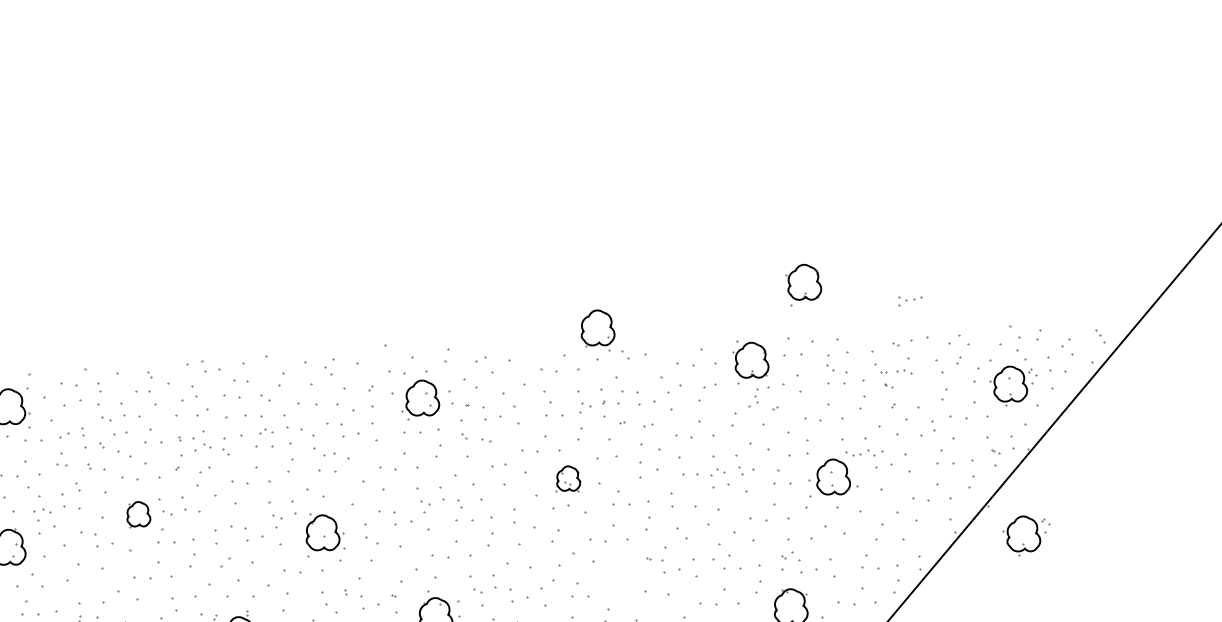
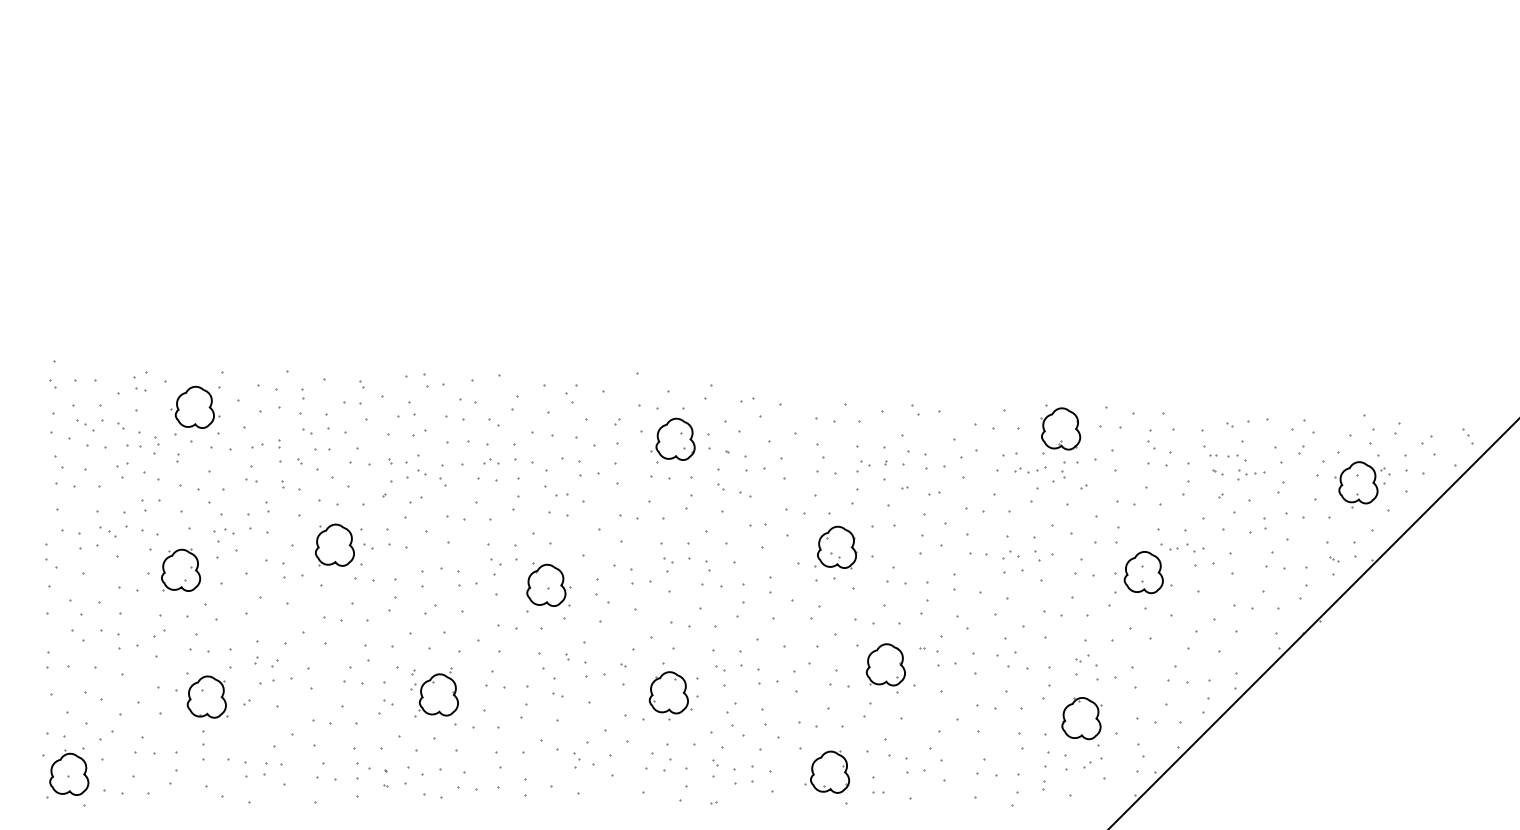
part: (803, 283) -> (1129, 345), removed
part: (910, 300) -> (1251, 474), moved
part: (597, 331) -> (885, 668), moved
part: (728, 397) -> (1030, 469), added
part: (567, 478) -> (835, 547), size x1.43
part: (138, 513) -> (334, 544), size x1.43
part: (1026, 535) -> (1362, 659), removed

